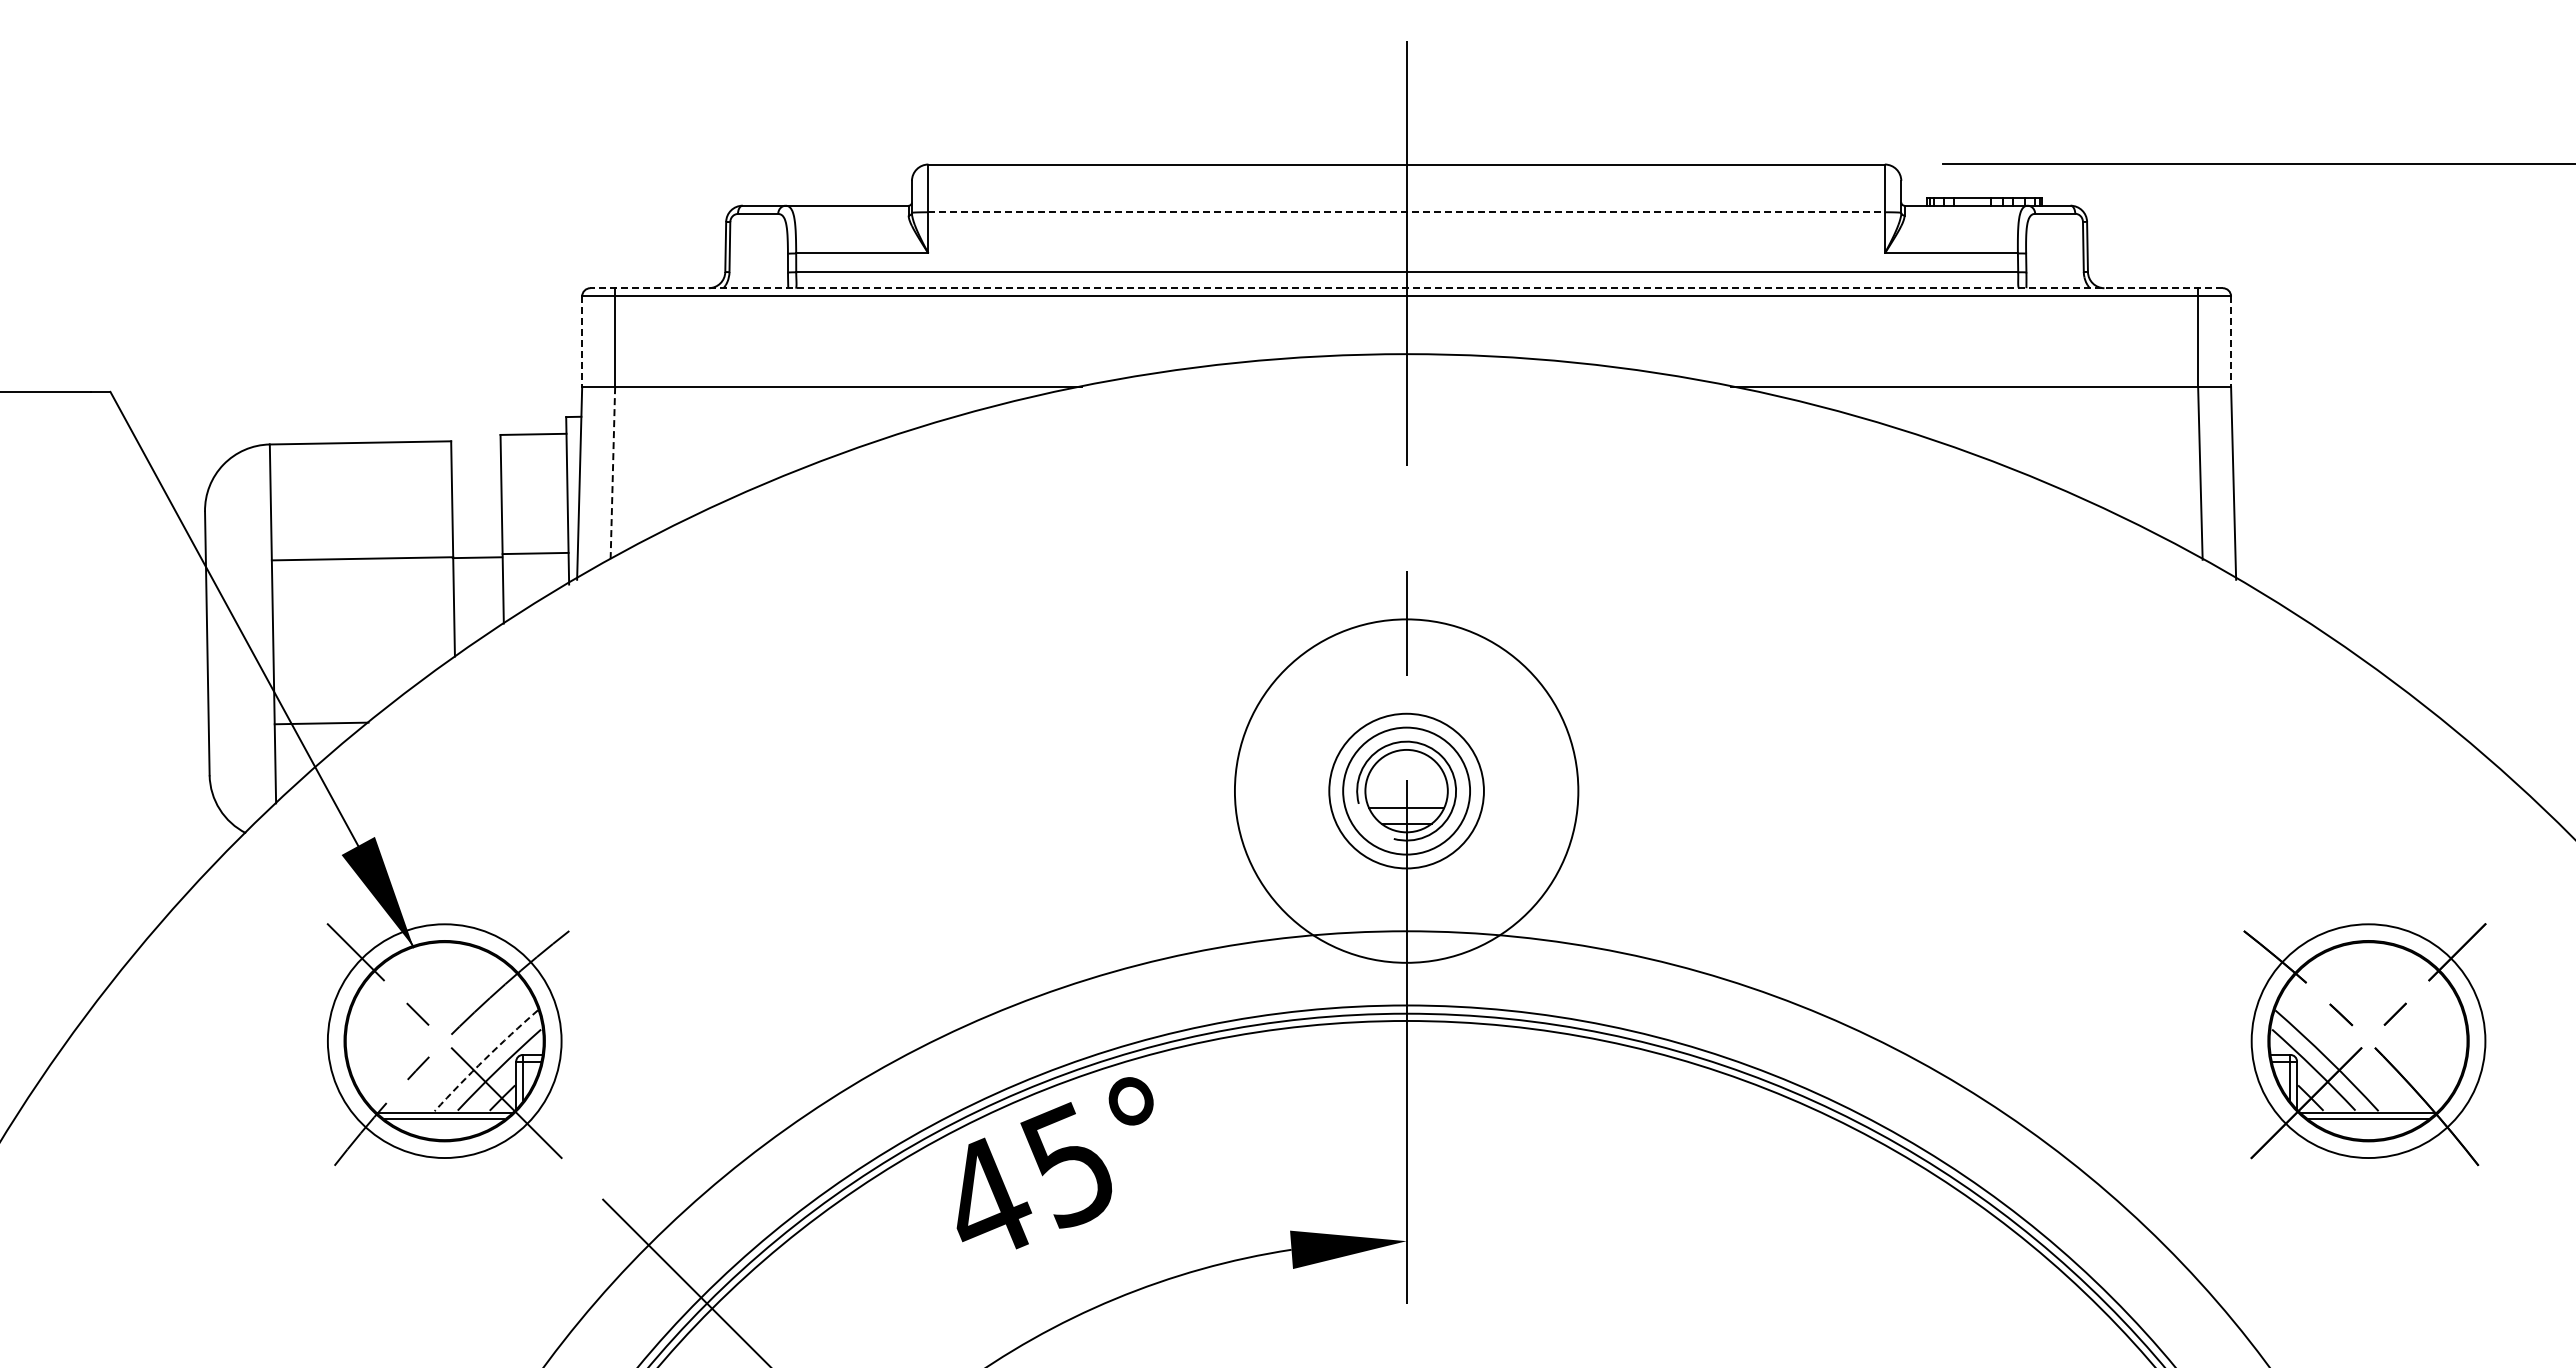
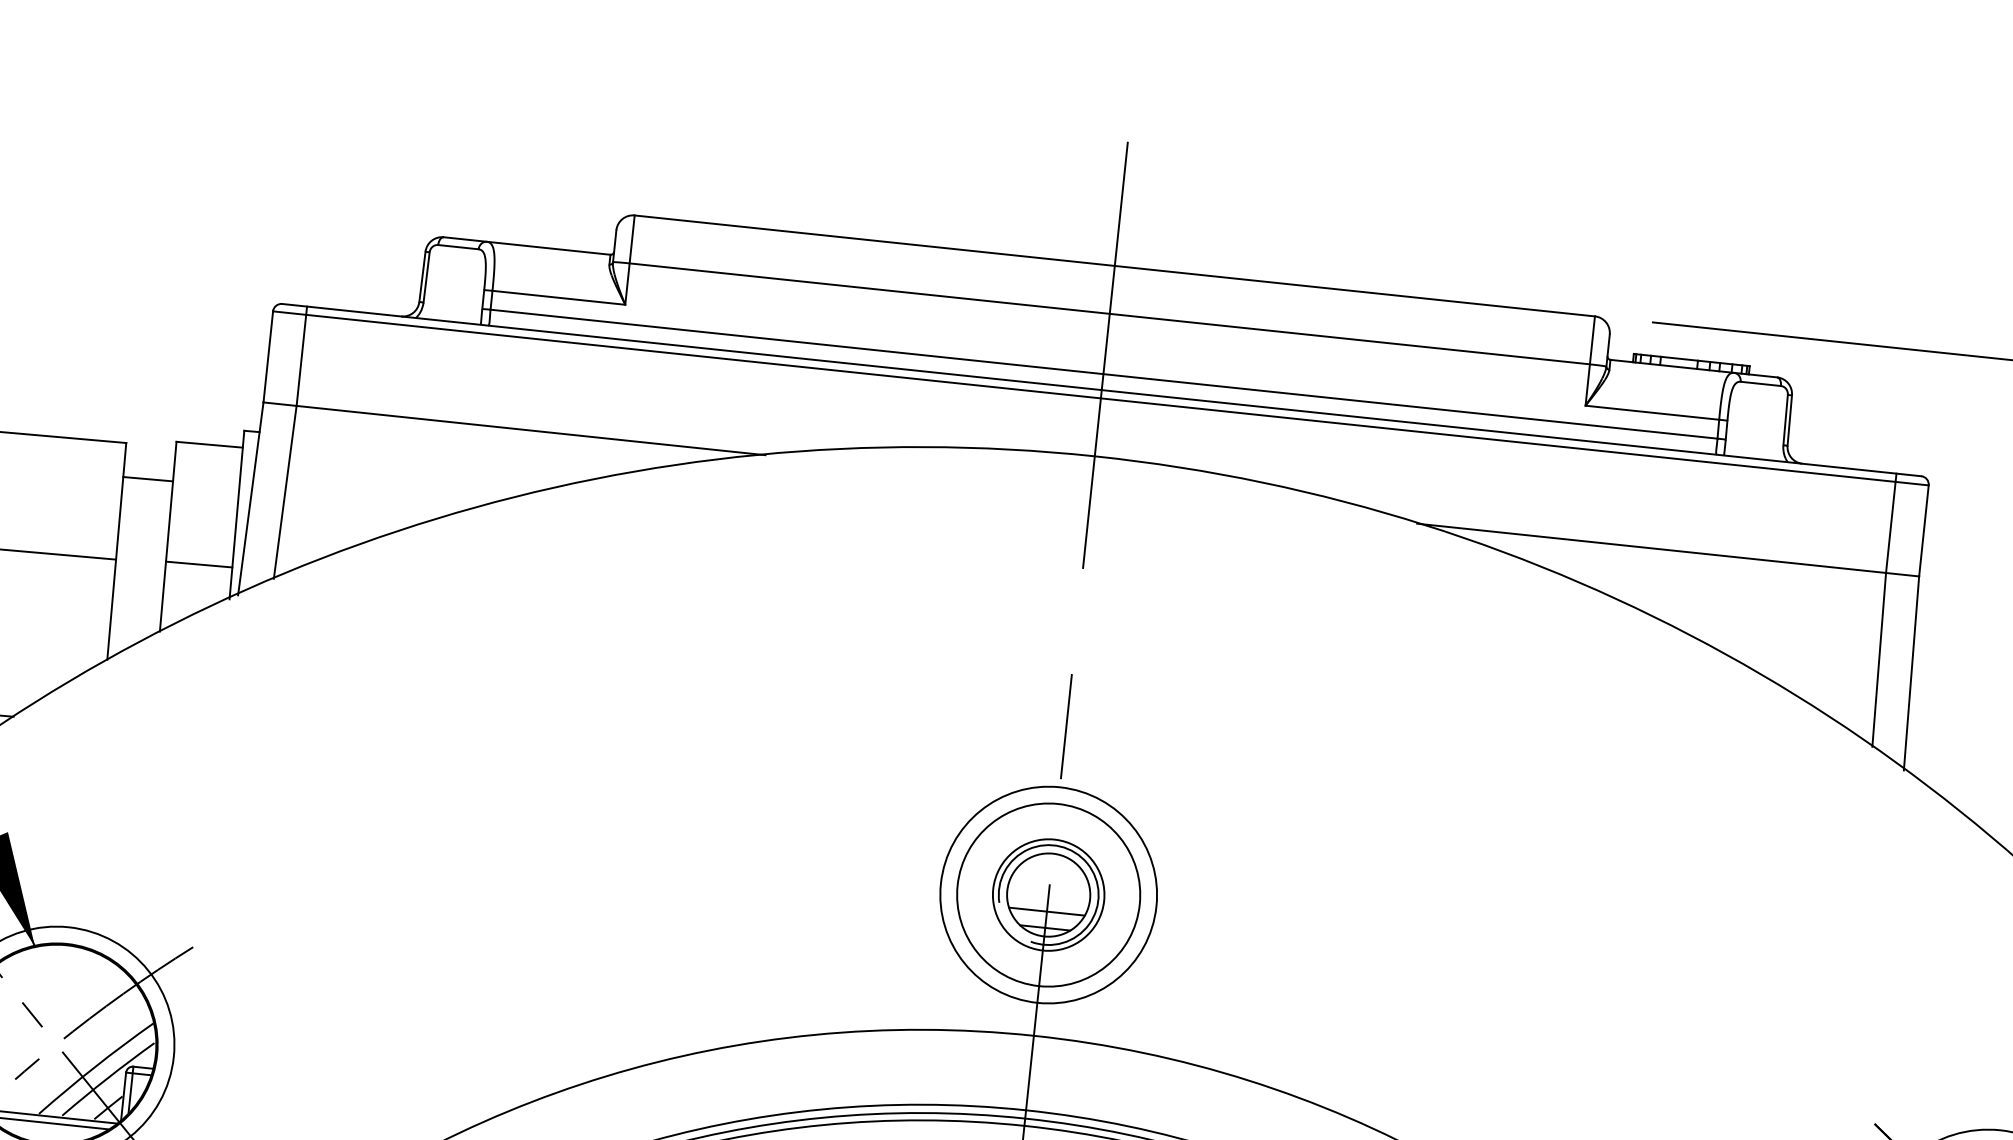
line: (1407, 212) -> (1110, 314), dashed -> solid
line: (1406, 288) -> (1101, 390), dashed -> solid
line: (582, 342) -> (268, 357), dashed -> solid
line: (2231, 342) -> (1924, 531), dashed -> solid
line: (612, 473) -> (284, 492), dashed -> solid
line: (477, 557) -> (148, 479), moved
circle: (1406, 790) -> (1048, 894), size x0.62
circle: (1406, 790) -> (1048, 894), size x0.71
circle: (1406, 790) -> (1048, 894), size x1.43
arc: (484, 1059) -> (94, 1067), dashed -> solid

